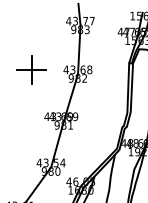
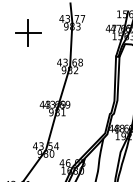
part: (31, 69) -> (28, 32), moved

